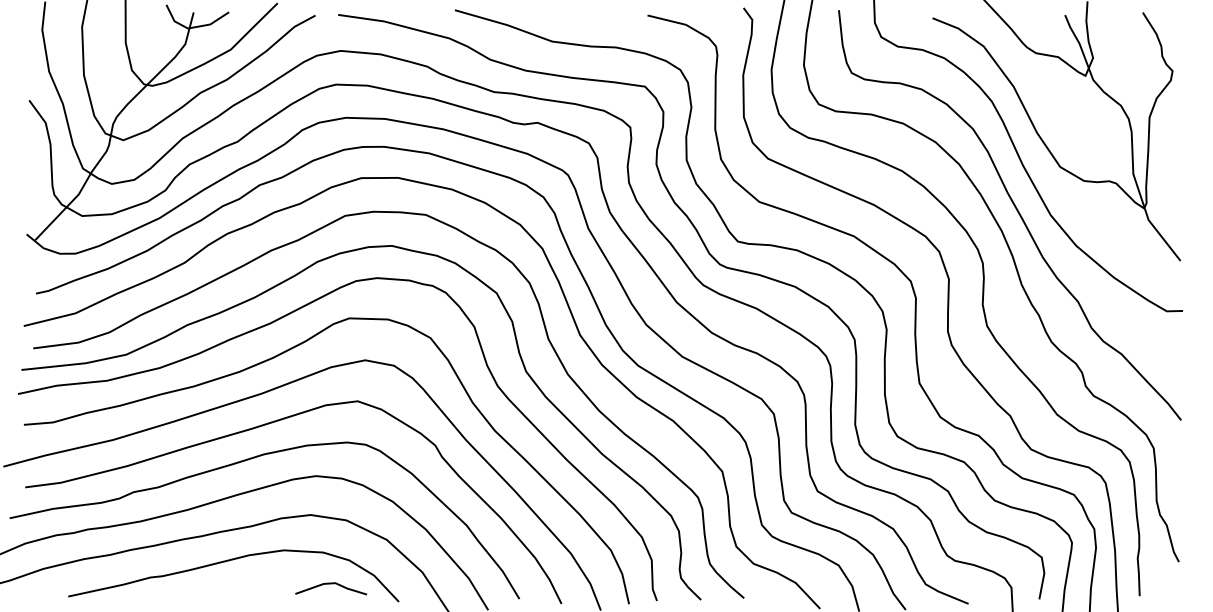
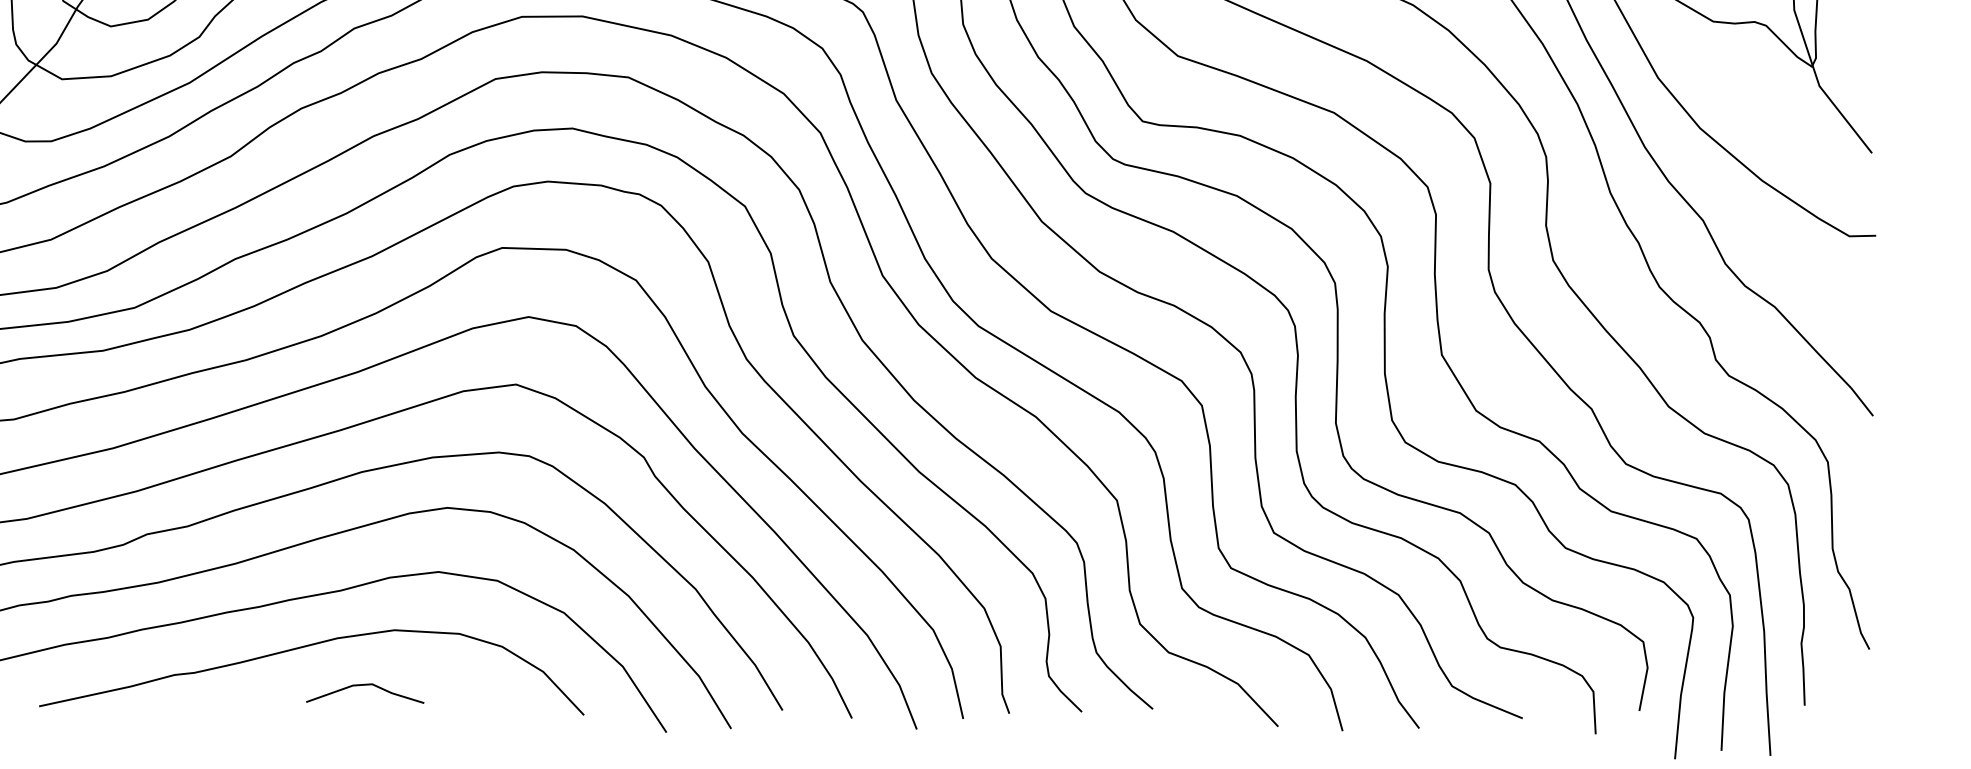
line: (330, 584) -> (364, 686), moved

